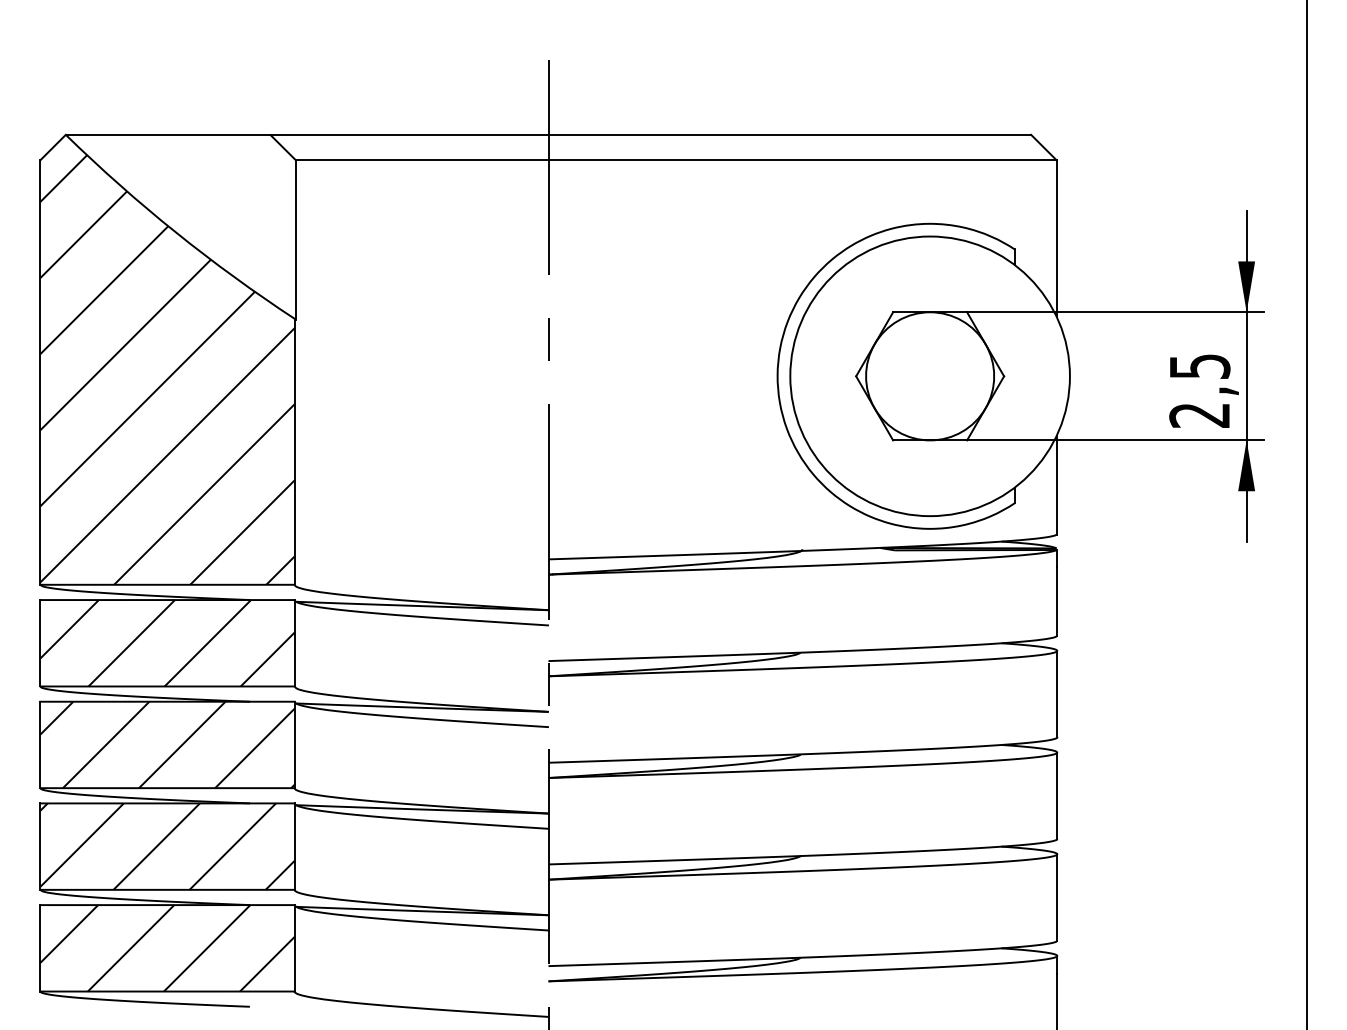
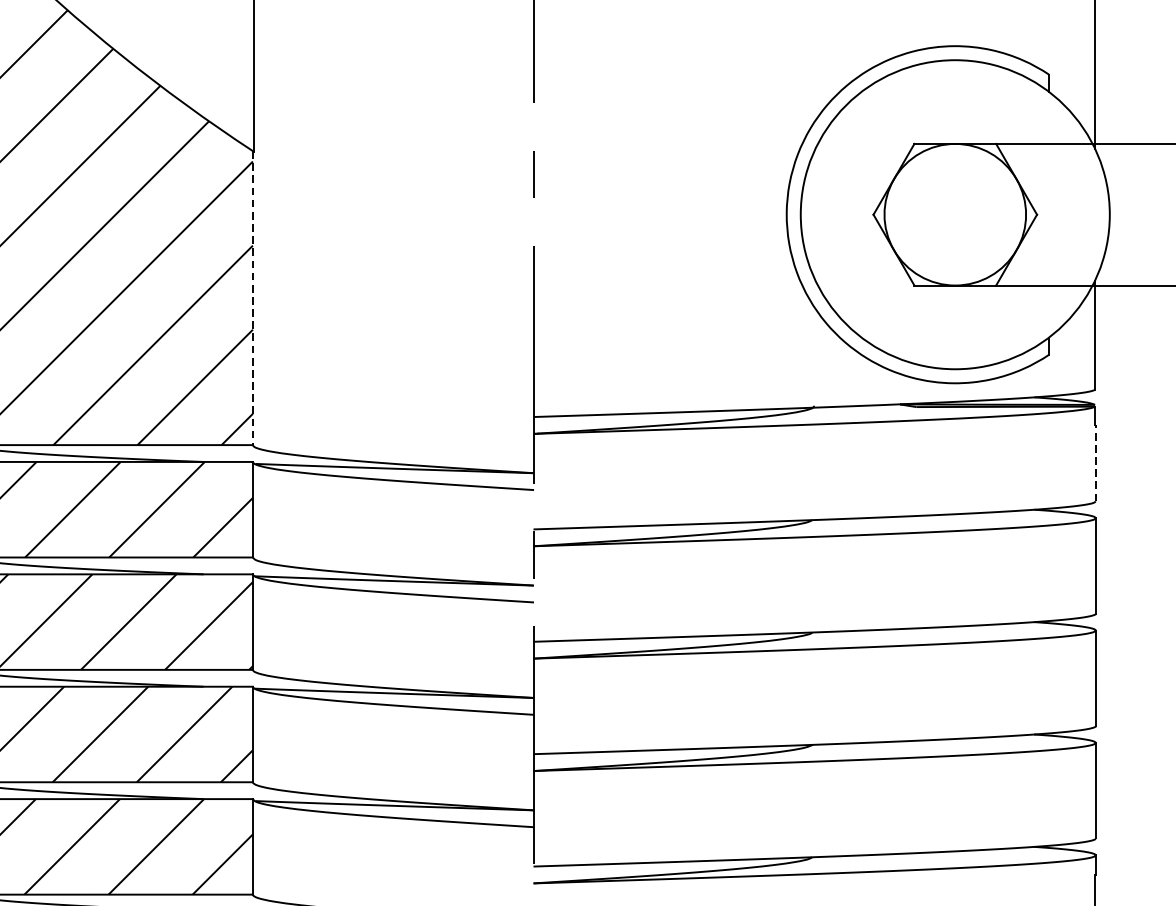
line: (294, 452) -> (252, 298), solid -> dashed
line: (1057, 600) -> (1096, 462), solid -> dashed

